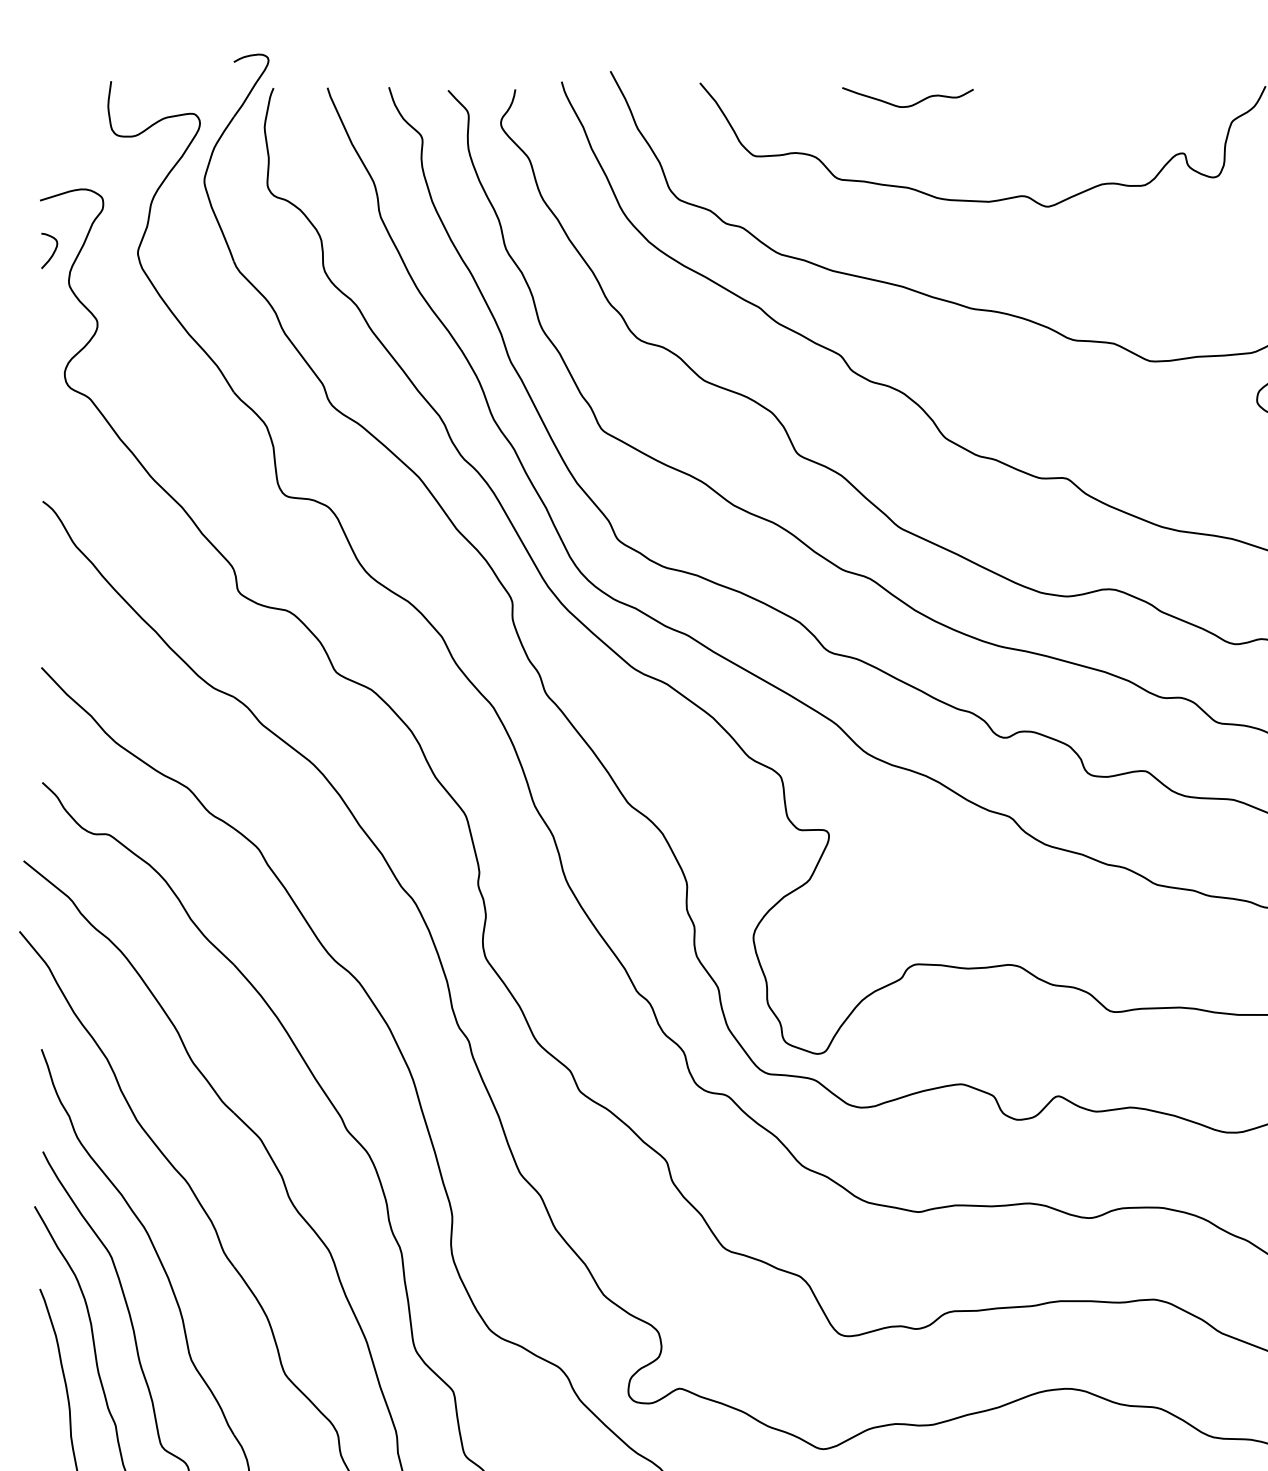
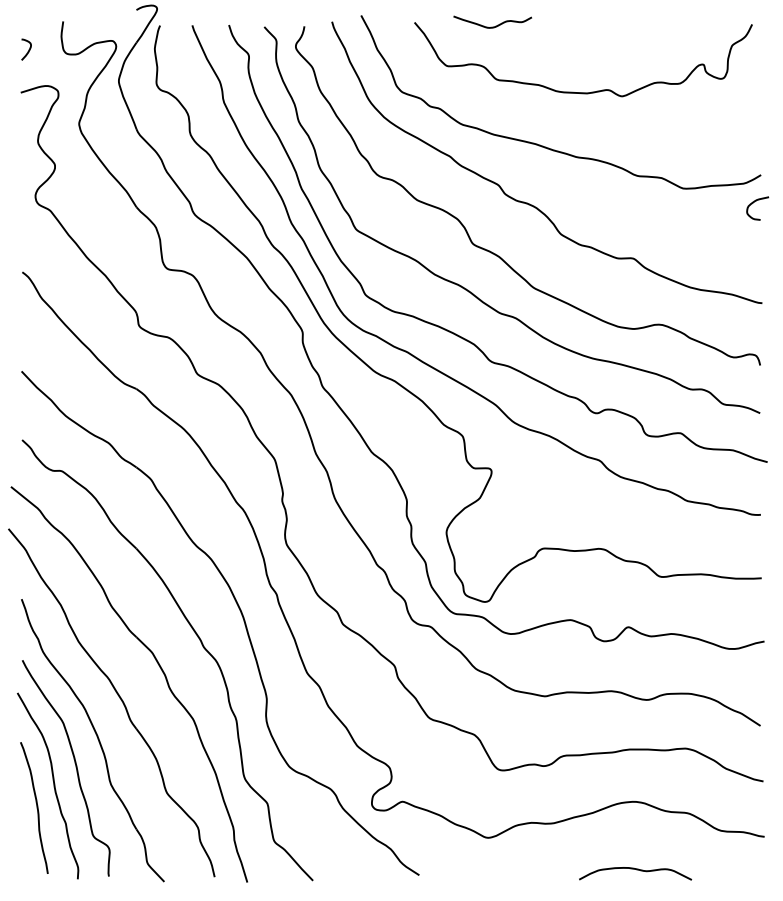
curve: (912, 103) -> (495, 25), moved
curve: (53, 250) -> (28, 49), moved

